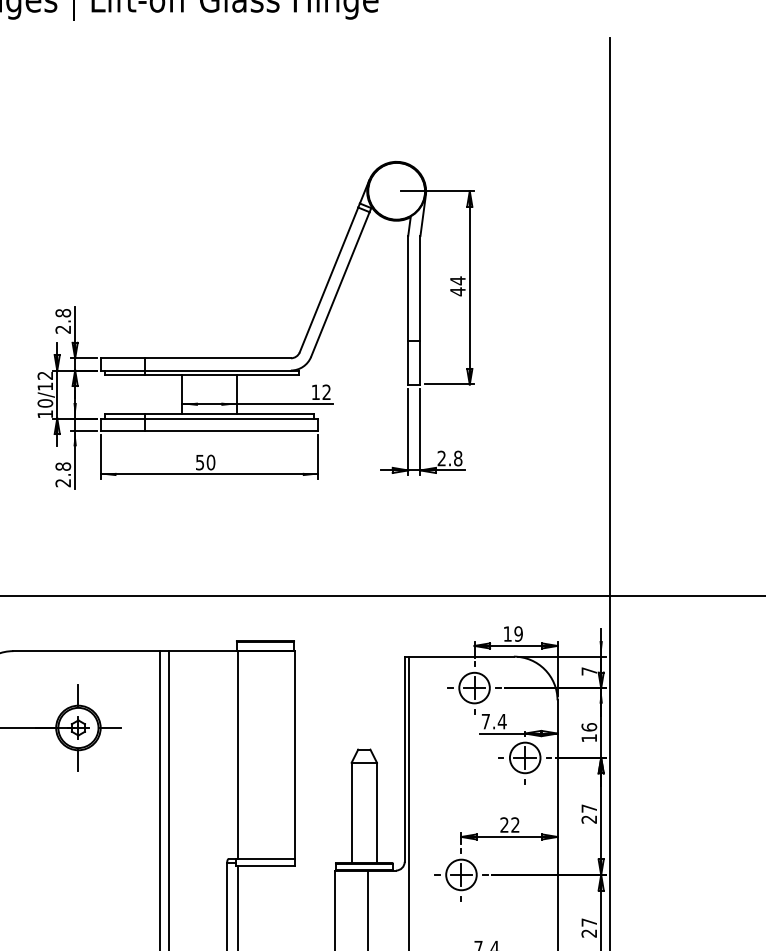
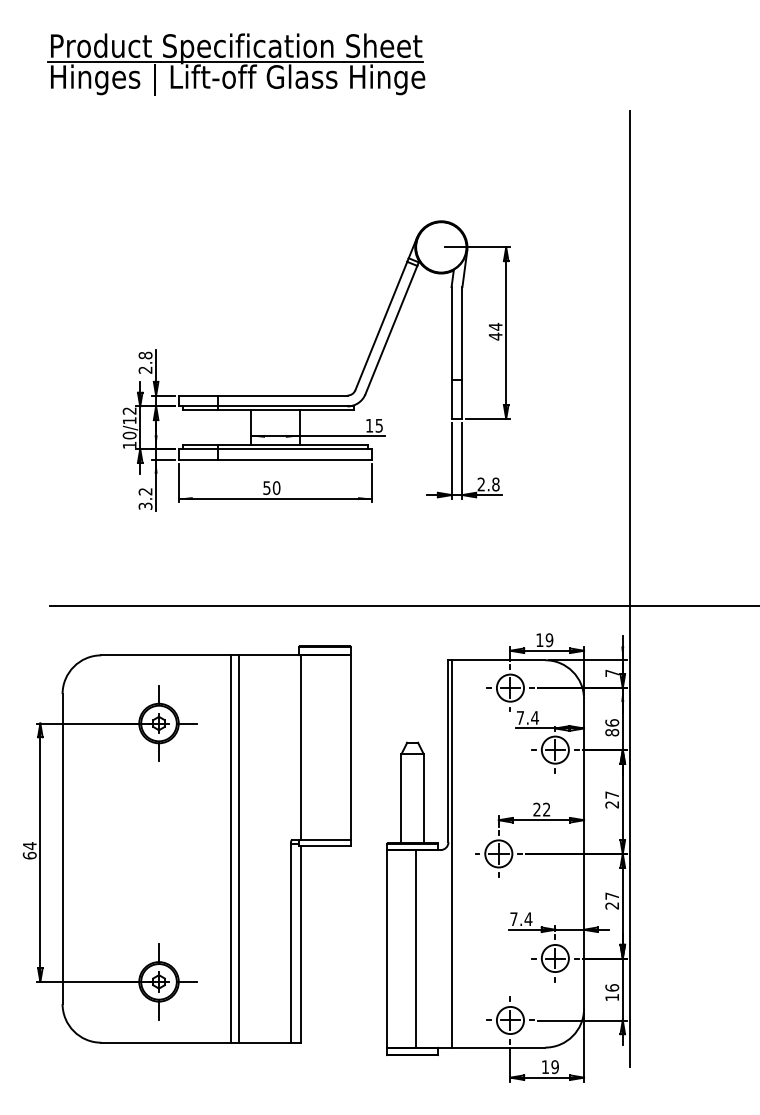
text: (325, 392) -> (378, 425), 12 -> 15
text: (63, 474) -> (145, 498), 2.8 -> 3.2
text: (589, 738) -> (612, 732), 16 -> 86

